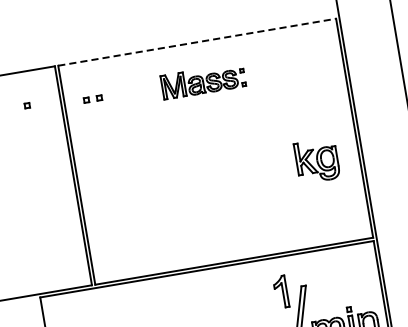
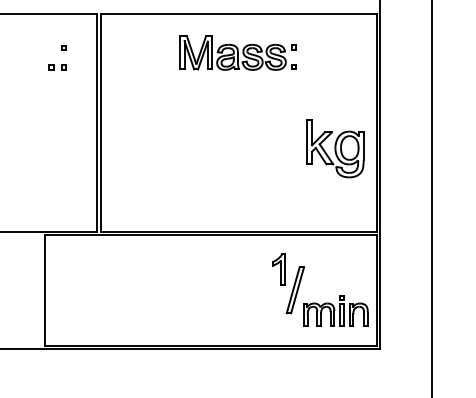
line: (198, 42) -> (239, 14), dashed -> solid
part: (202, 80) -> (237, 52), size x1.43
part: (92, 99) -> (57, 67), moved
part: (317, 160) -> (335, 148), size x1.43

